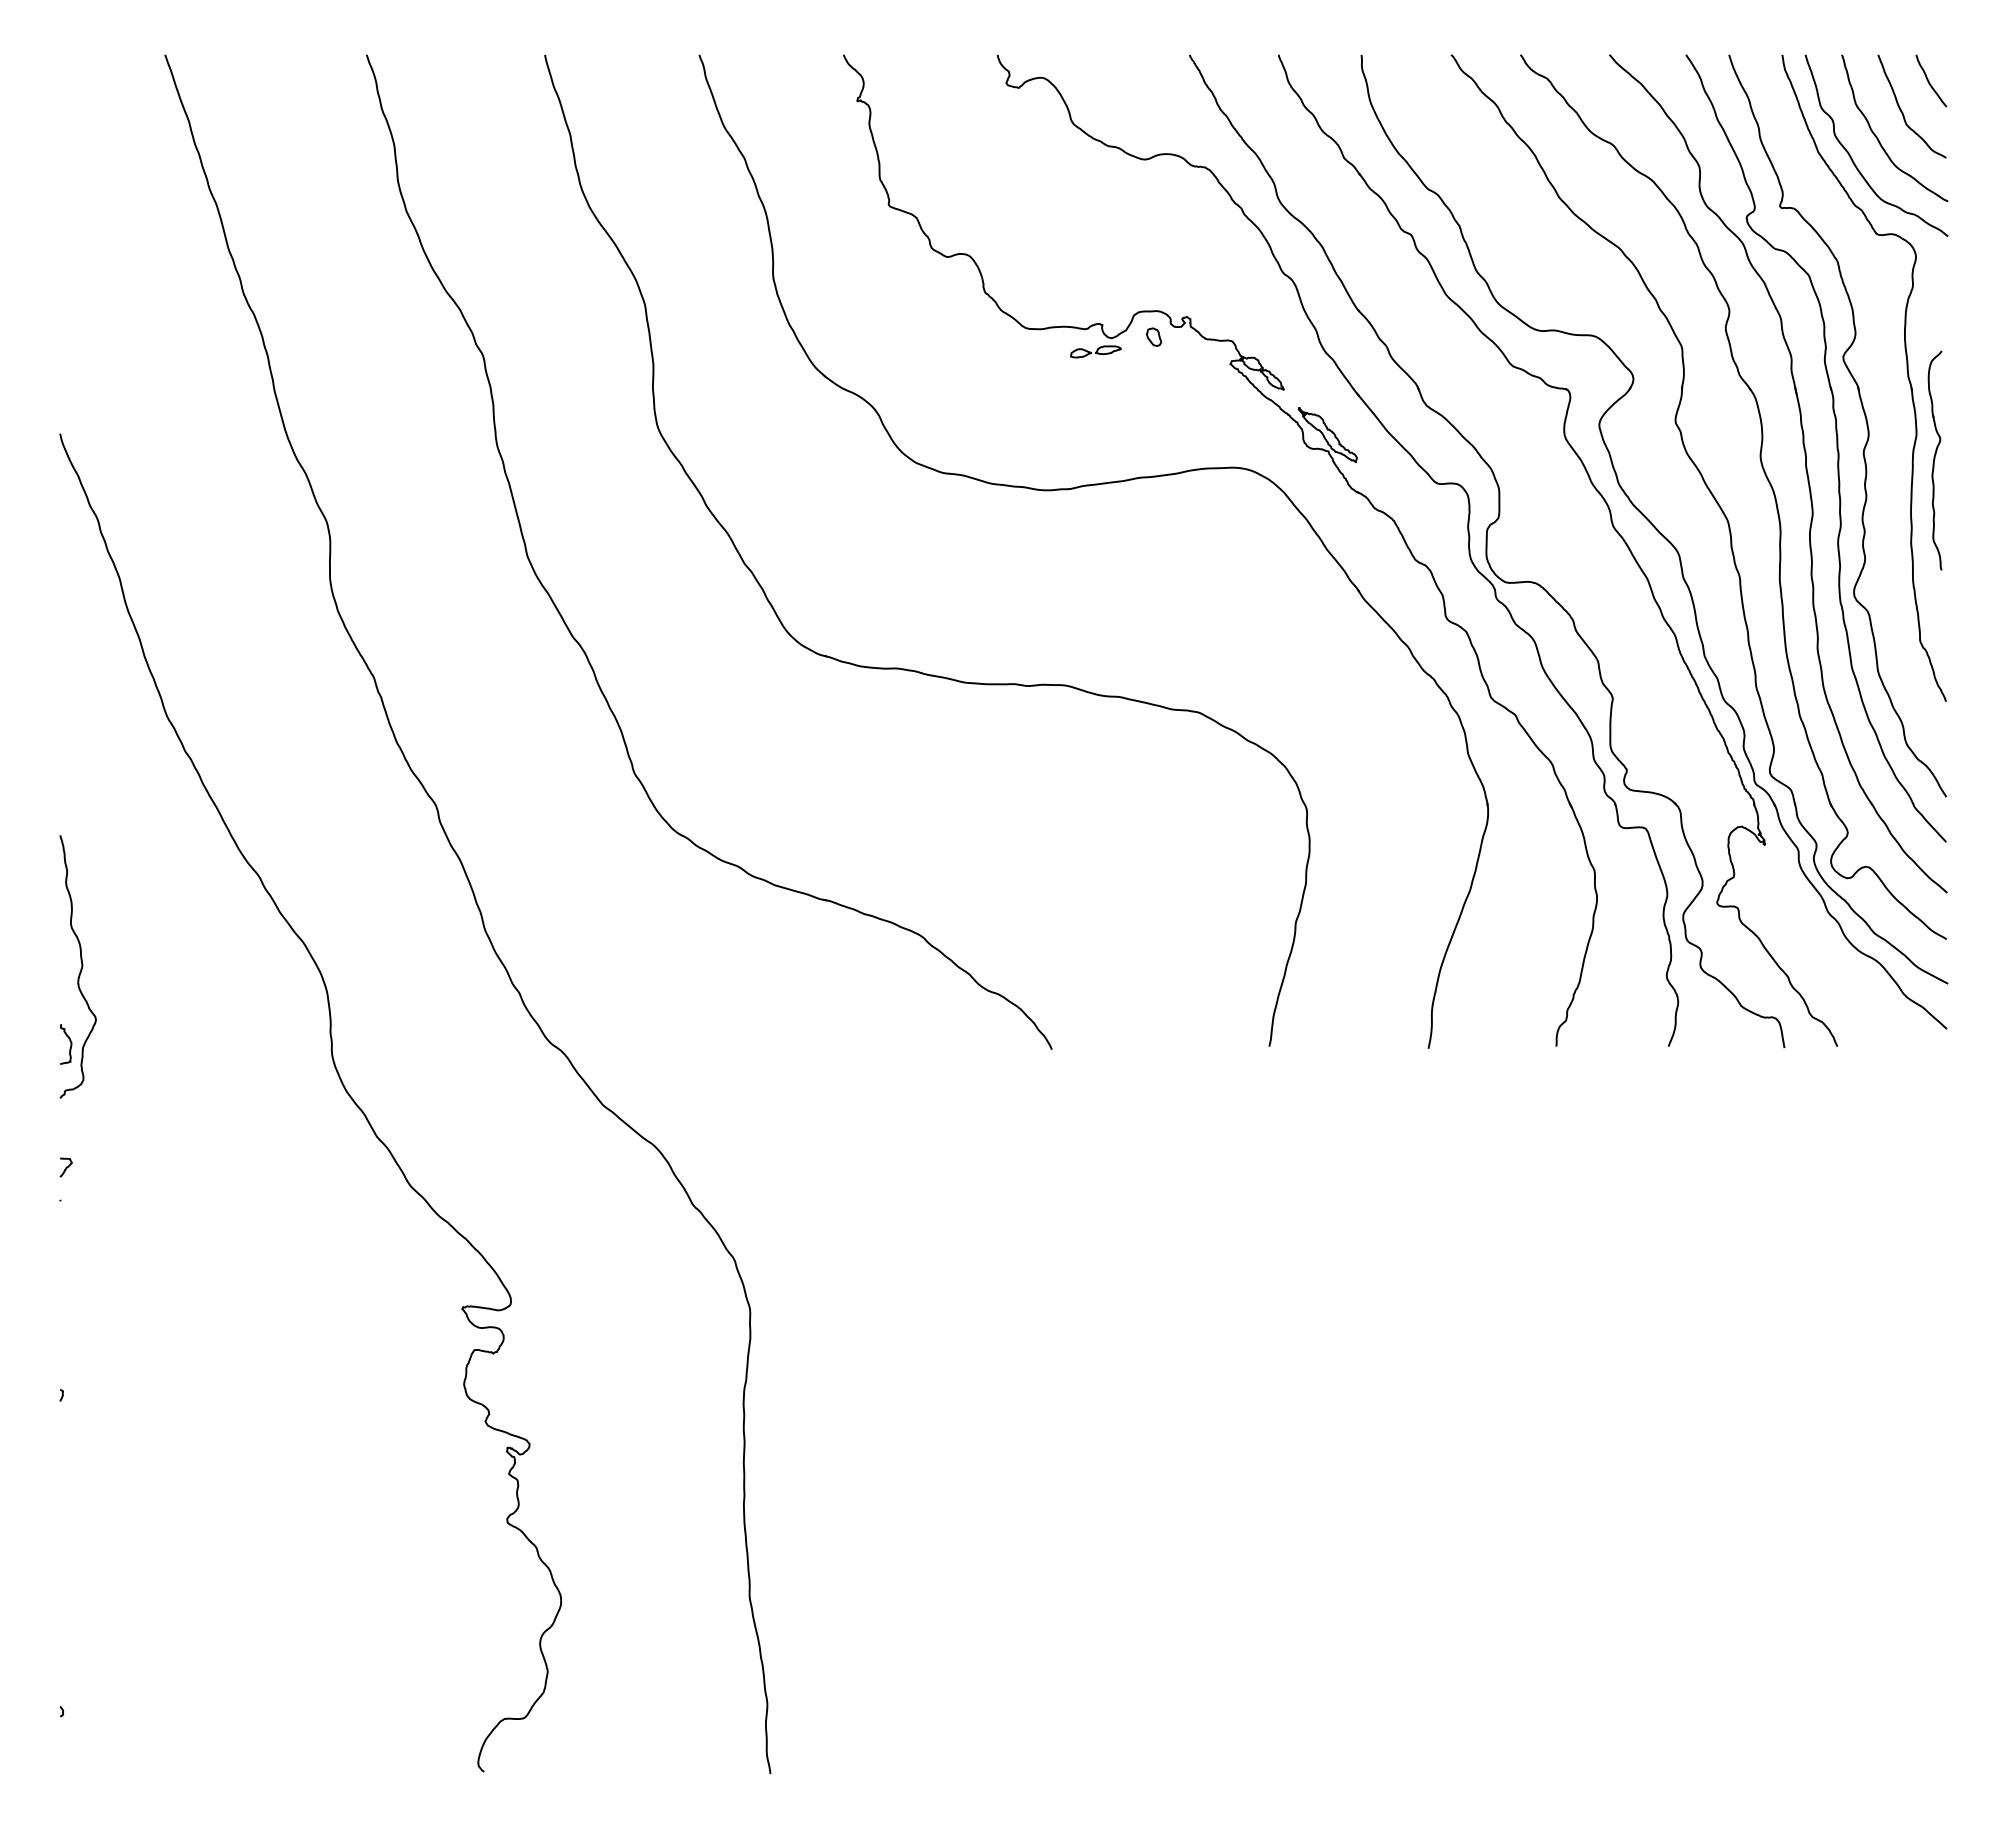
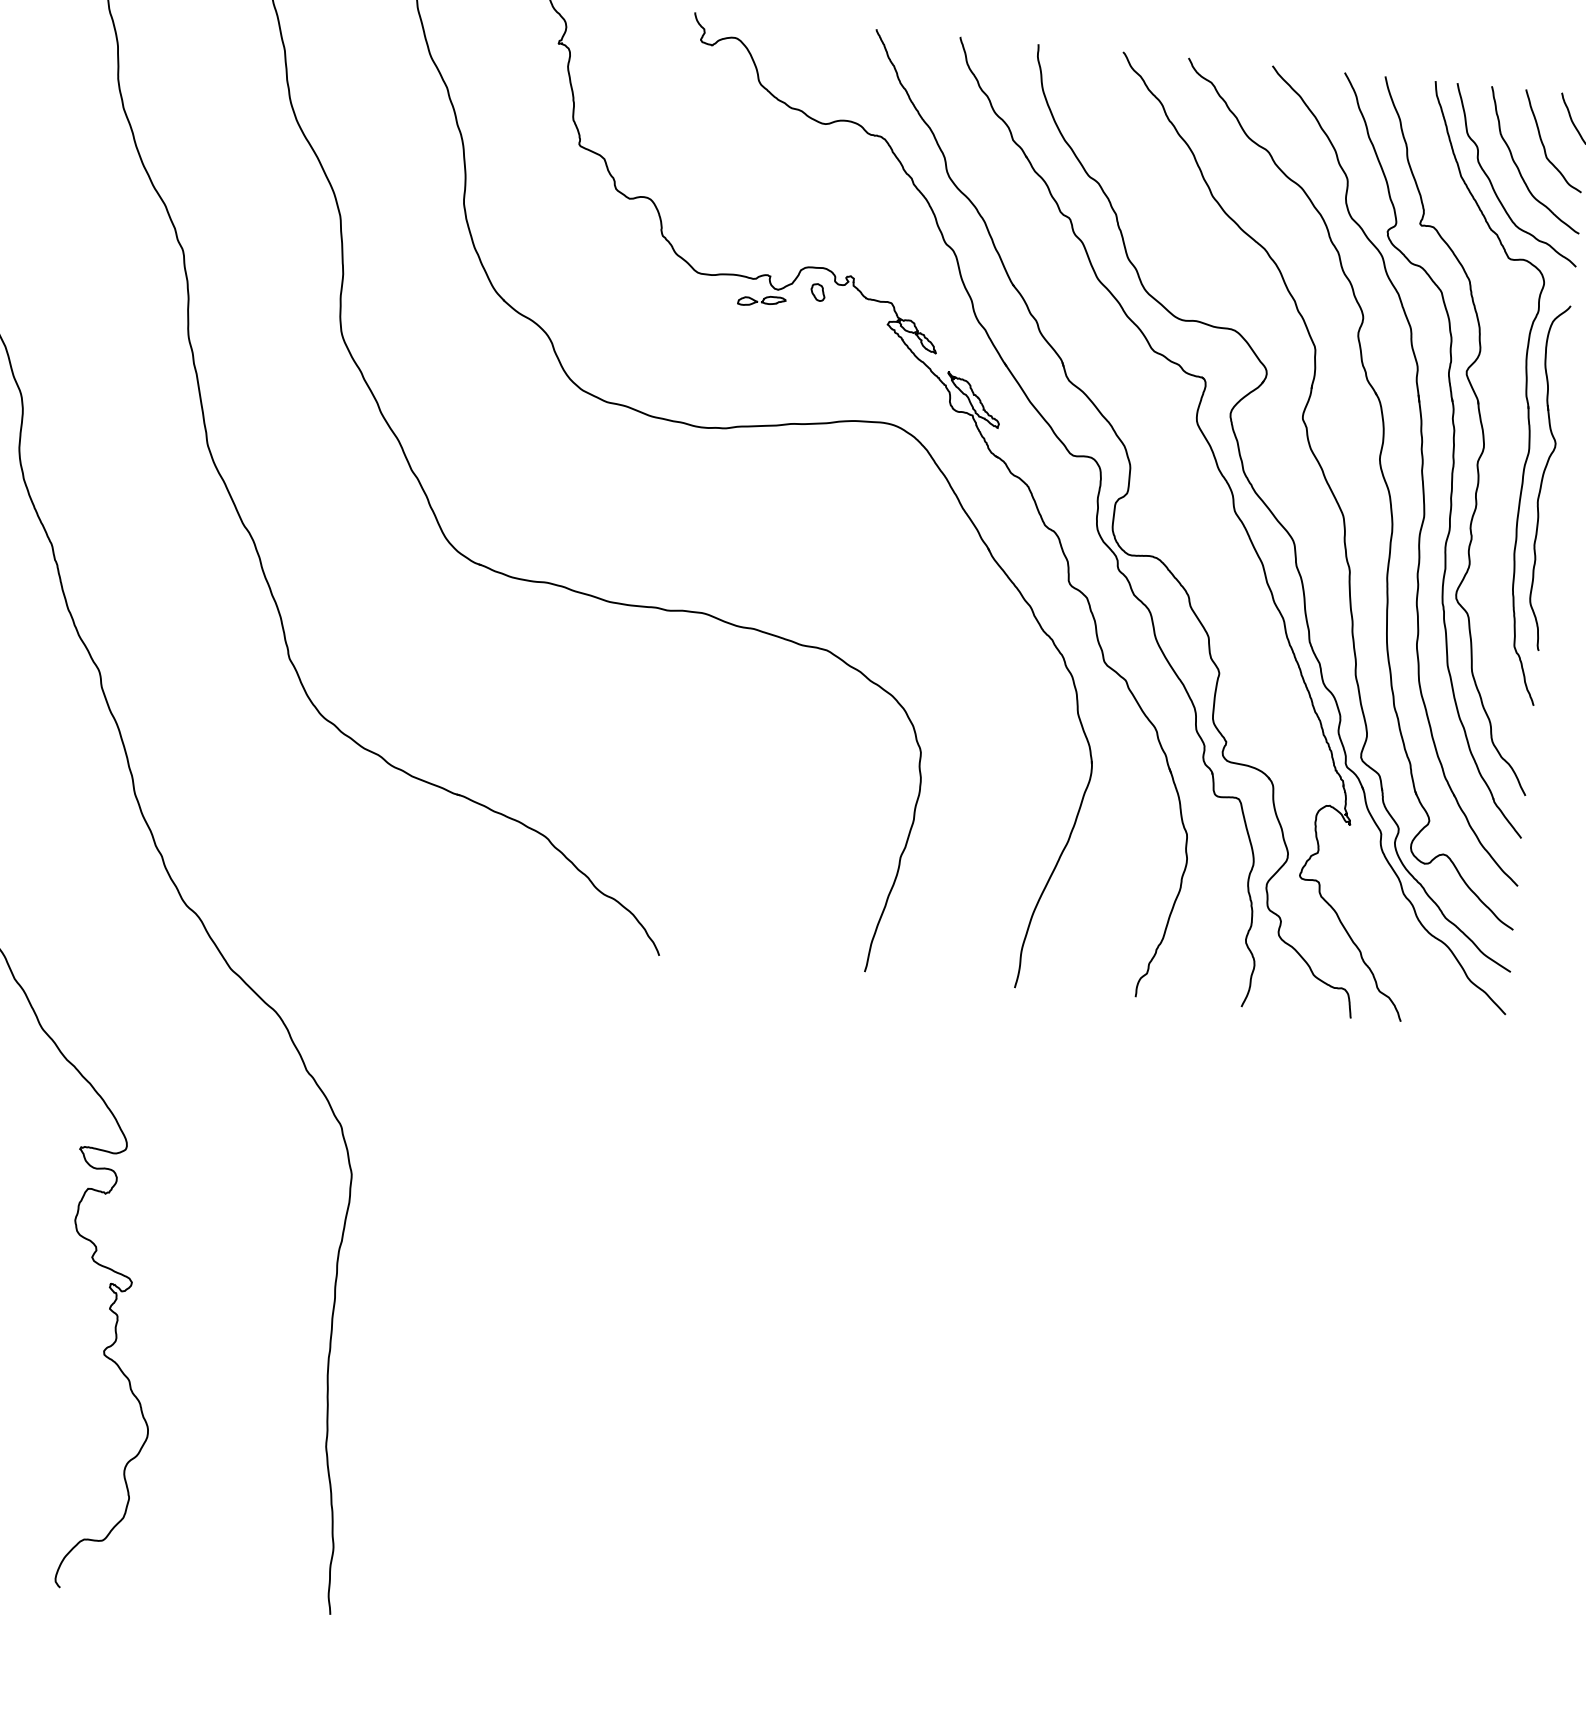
part: (1934, 460) -> (1543, 477), size x1.67

